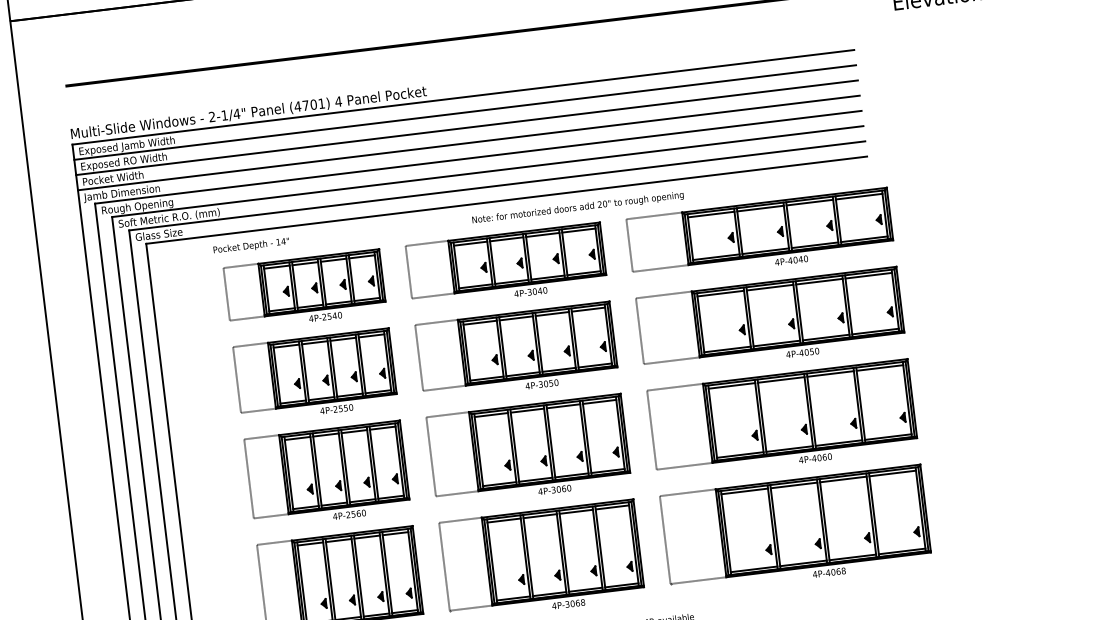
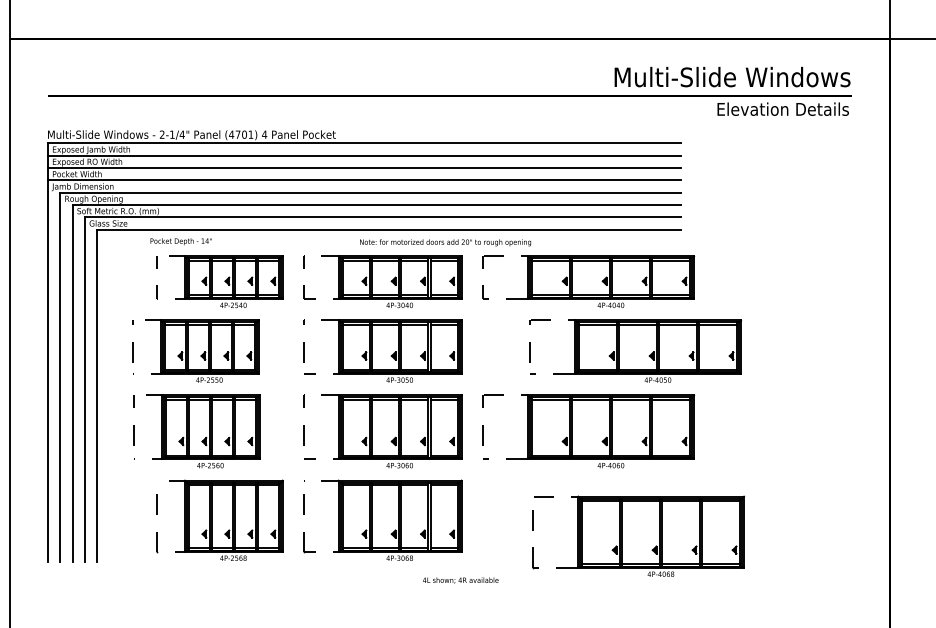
part: (770, 319) -> (635, 350), moved
part: (315, 374) -> (195, 350), moved
part: (327, 474) -> (196, 431), moved
part: (795, 528) -> (638, 535), moved

